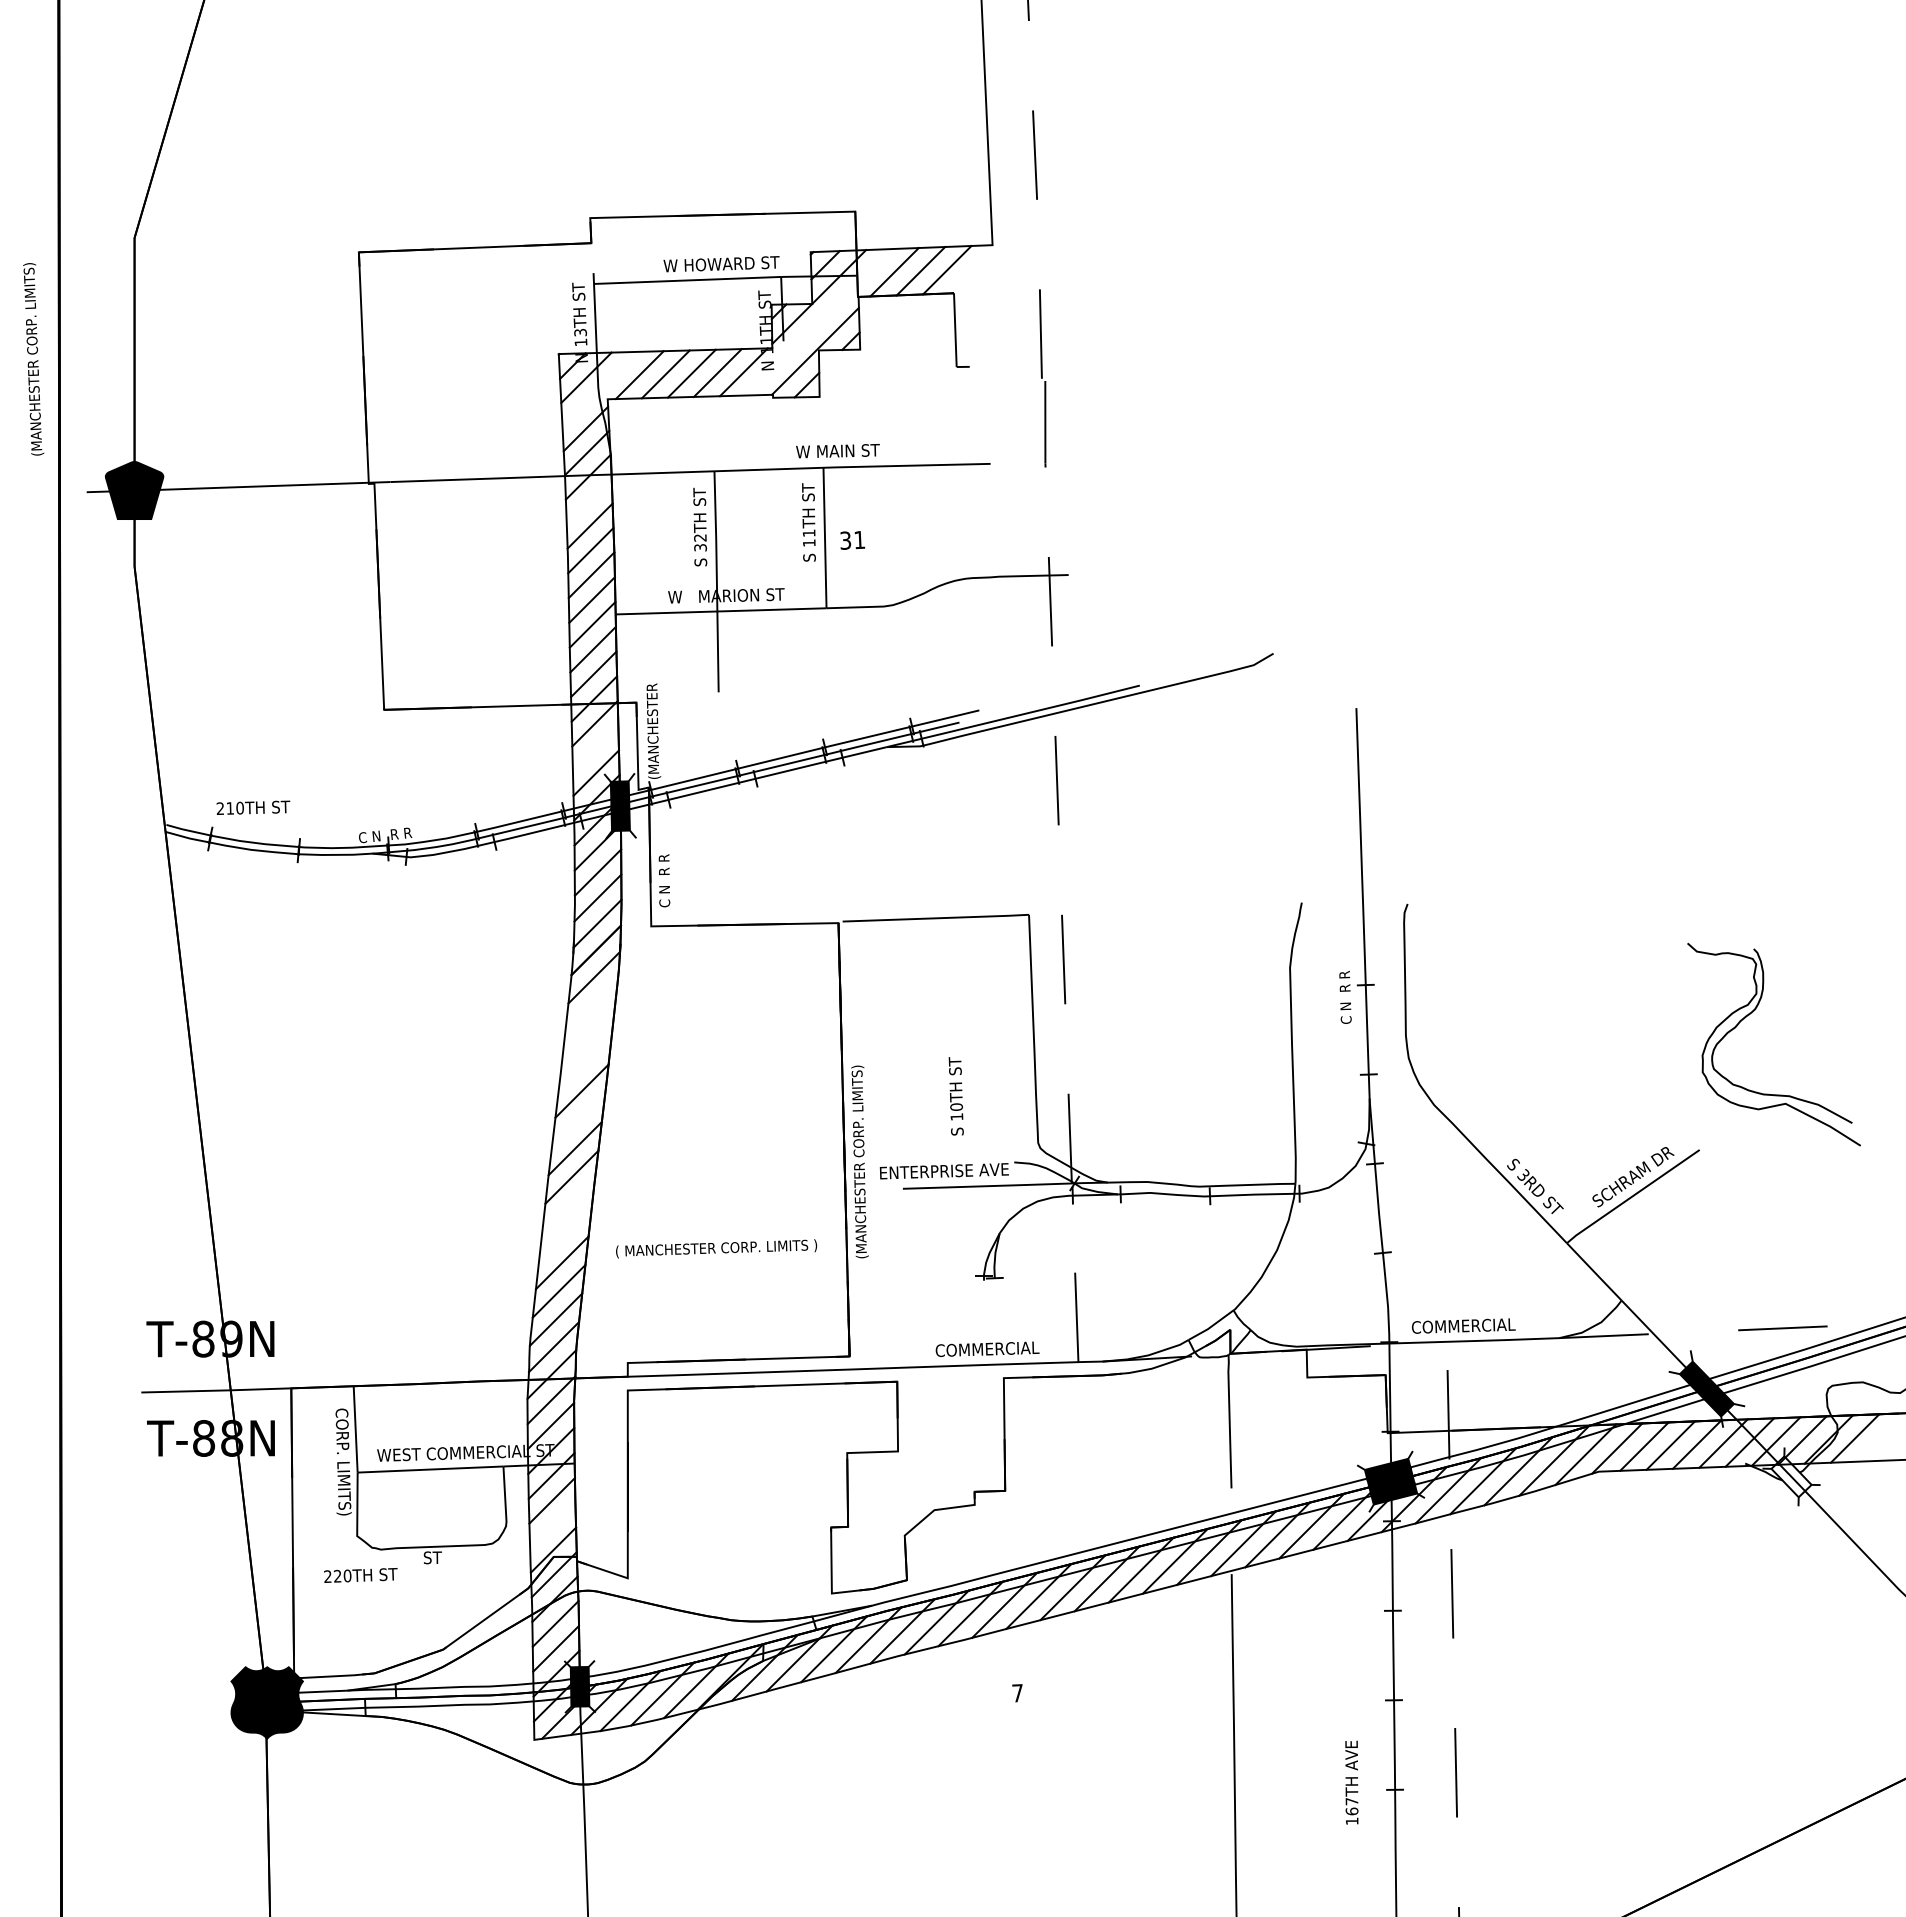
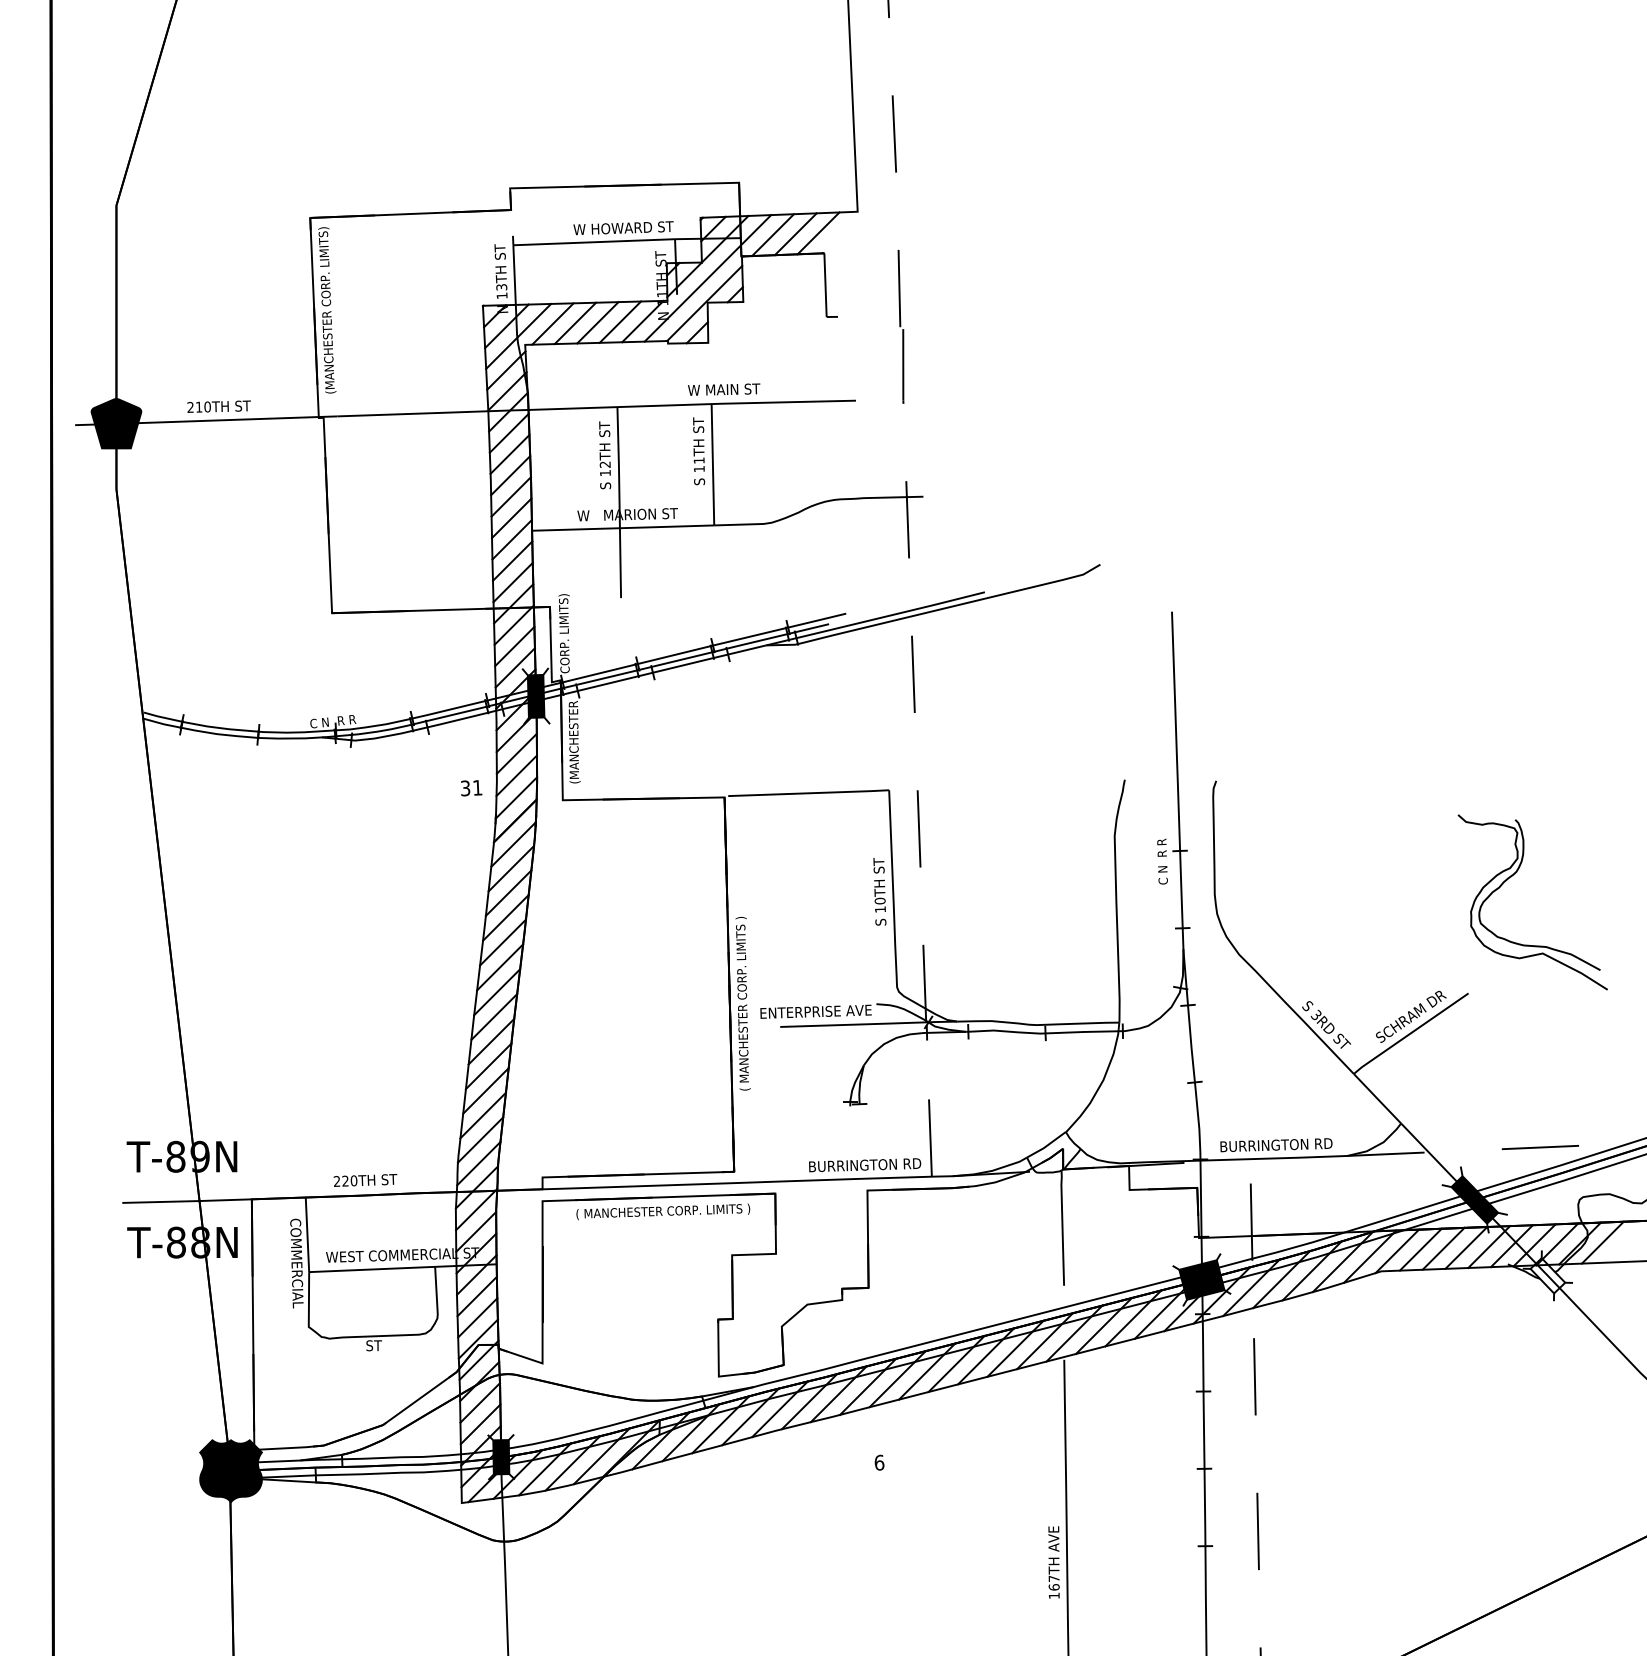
line: (819, 322) -> (708, 278), added
text: (33, 359) -> (327, 310), moved
line: (599, 389) -> (518, 336), added
line: (588, 501) -> (508, 433), added
text: (852, 540) -> (471, 788), moved
text: (700, 547) -> (605, 472), 32TH -> 12TH
text: (653, 731) -> (564, 631), (MANCHESTER -> CORP. LIMITS)
line: (595, 748) -> (514, 646), added
text: (253, 807) -> (219, 406), moved
text: (664, 859) -> (574, 742), C N  R R -> (MANCHESTER
line: (591, 1005) -> (511, 868), added
line: (588, 1033) -> (508, 892), added
line: (584, 1062) -> (505, 917), added
text: (955, 1096) -> (879, 891), moved
line: (578, 1119) -> (499, 967), added
text: (859, 1161) -> (742, 1003), (MANCHESTER CORP. LIMITS) -> ( MANCHESTER CORP. LIMITS )
line: (568, 1205) -> (491, 1041), added
line: (565, 1234) -> (488, 1066), added
text: (716, 1248) -> (663, 1211), moved
text: (1476, 1325) -> (1275, 1145), COMMERCIAL -> BURRINGTON RD
text: (1000, 1348) -> (864, 1164), COMMERCIAL -> BURRINGTON RD
text: (343, 1461) -> (296, 1262), CORP. LIMITS) -> COMMERCIAL
line: (552, 1525) -> (477, 1317), added
text: (360, 1575) -> (365, 1180), moved
text: (1017, 1693) -> (879, 1462), 7 -> 6
text: (1351, 1782) -> (1053, 1562), moved

